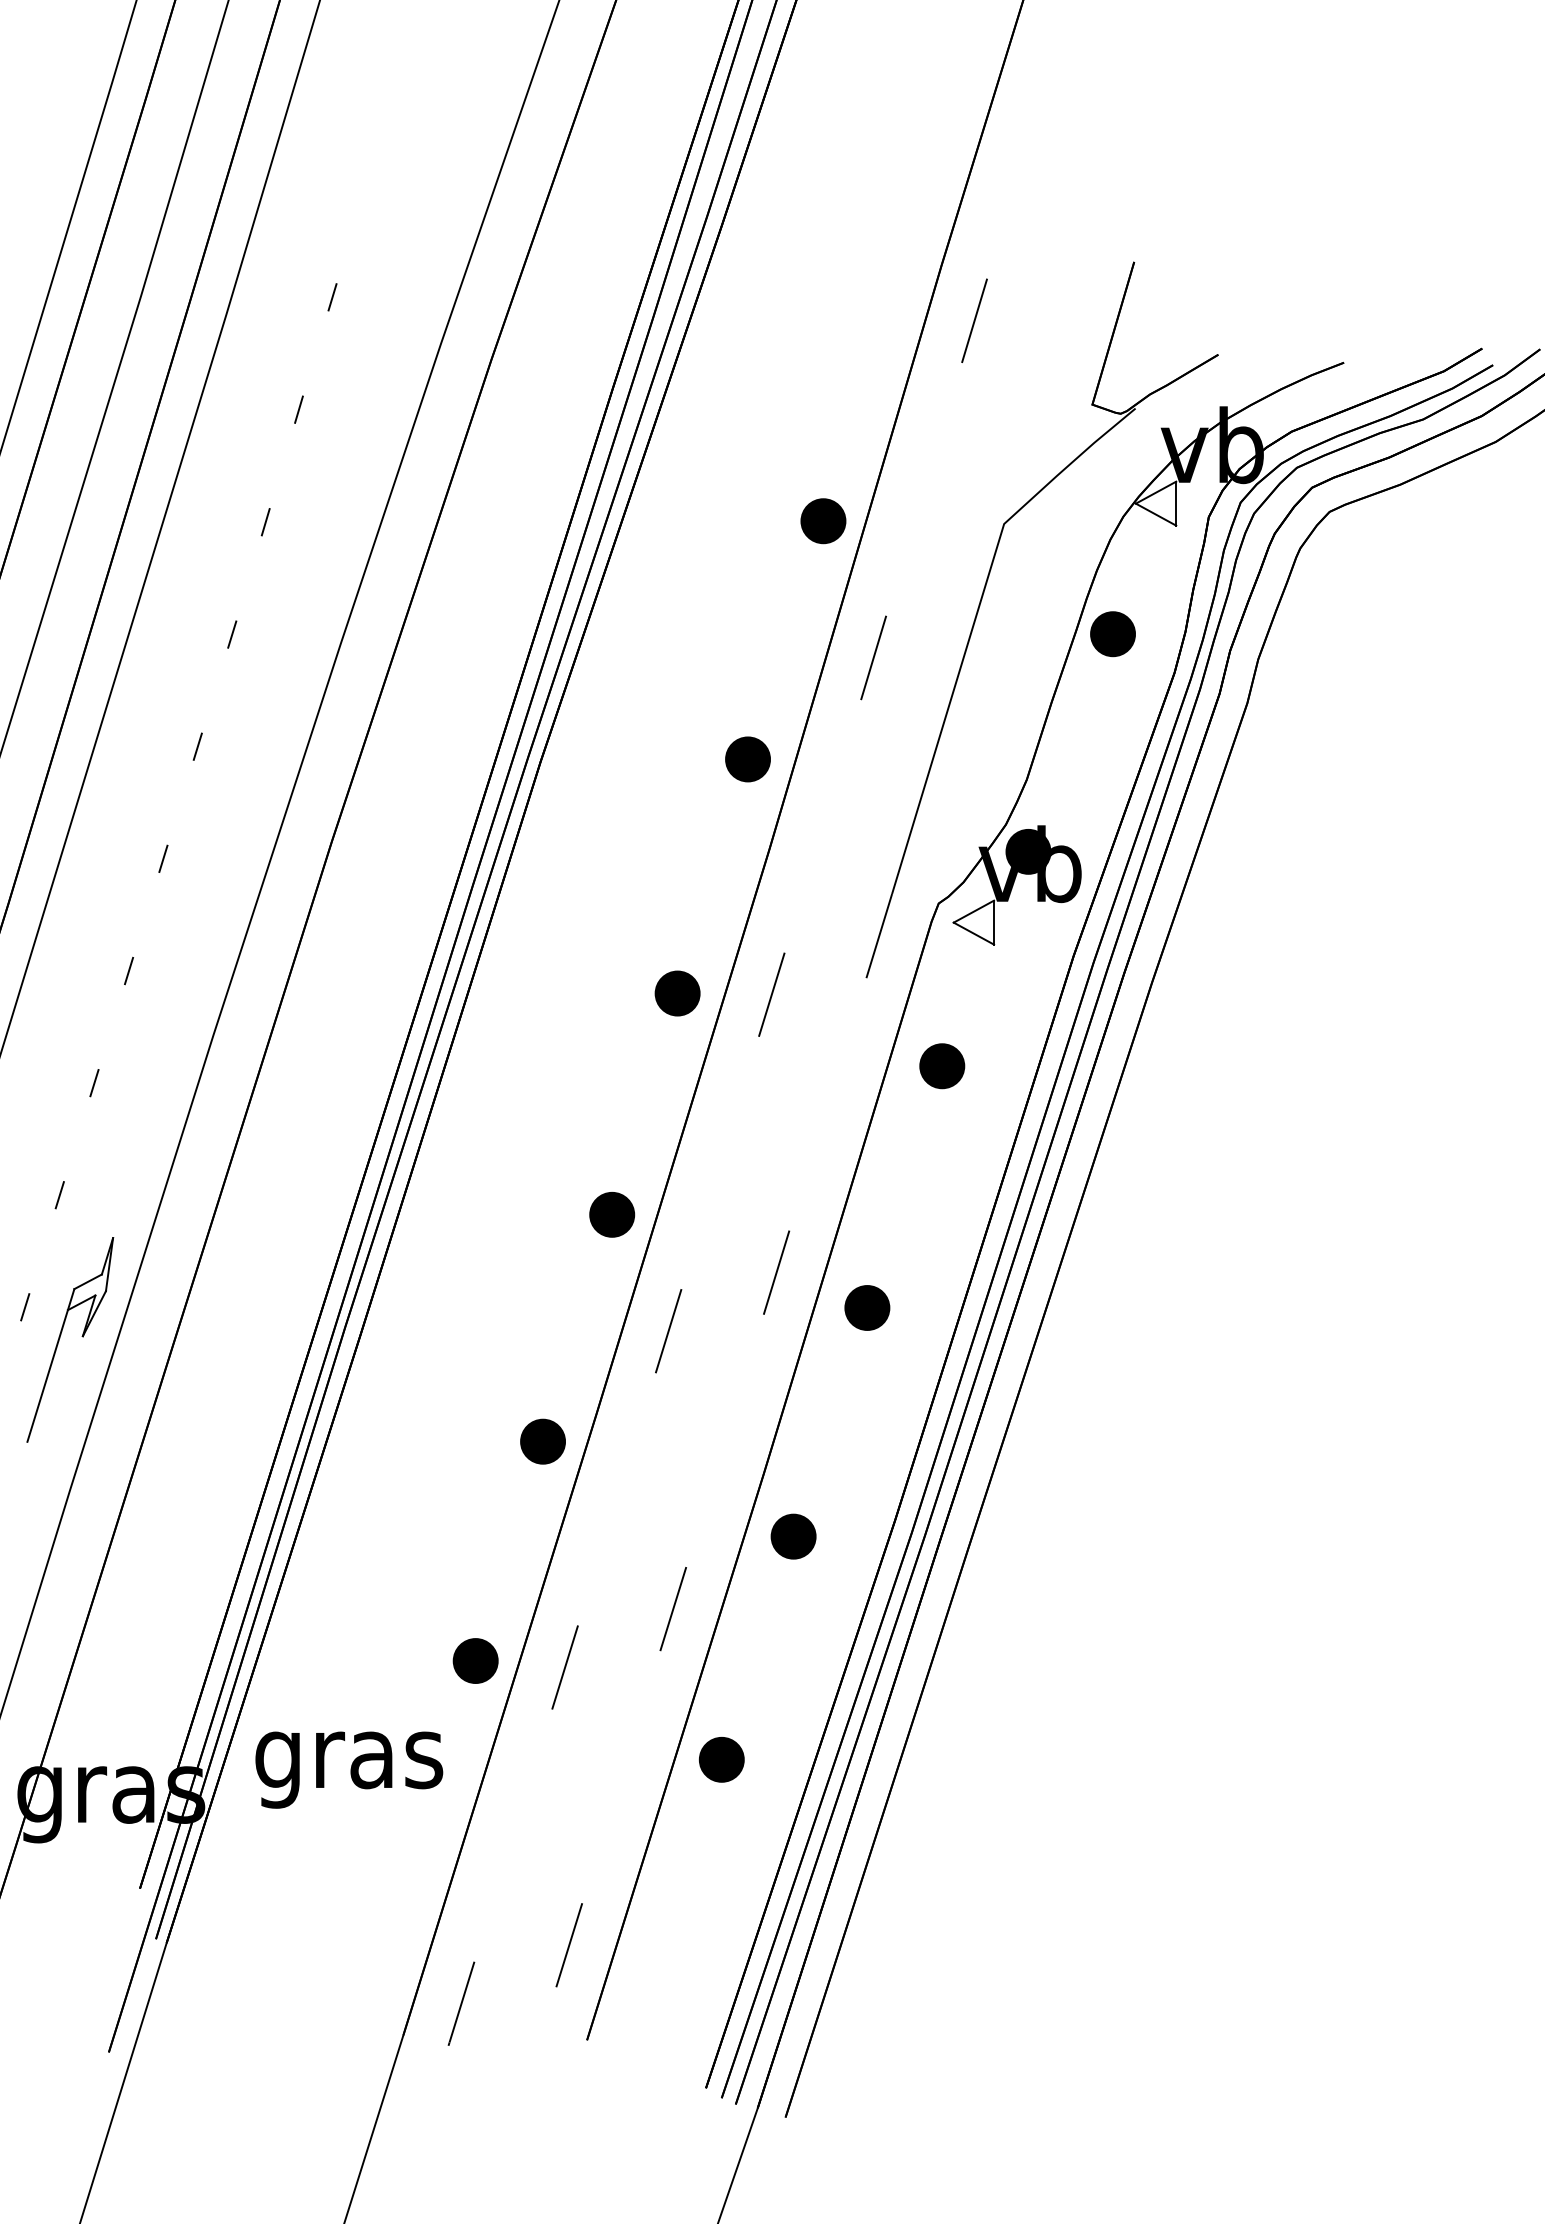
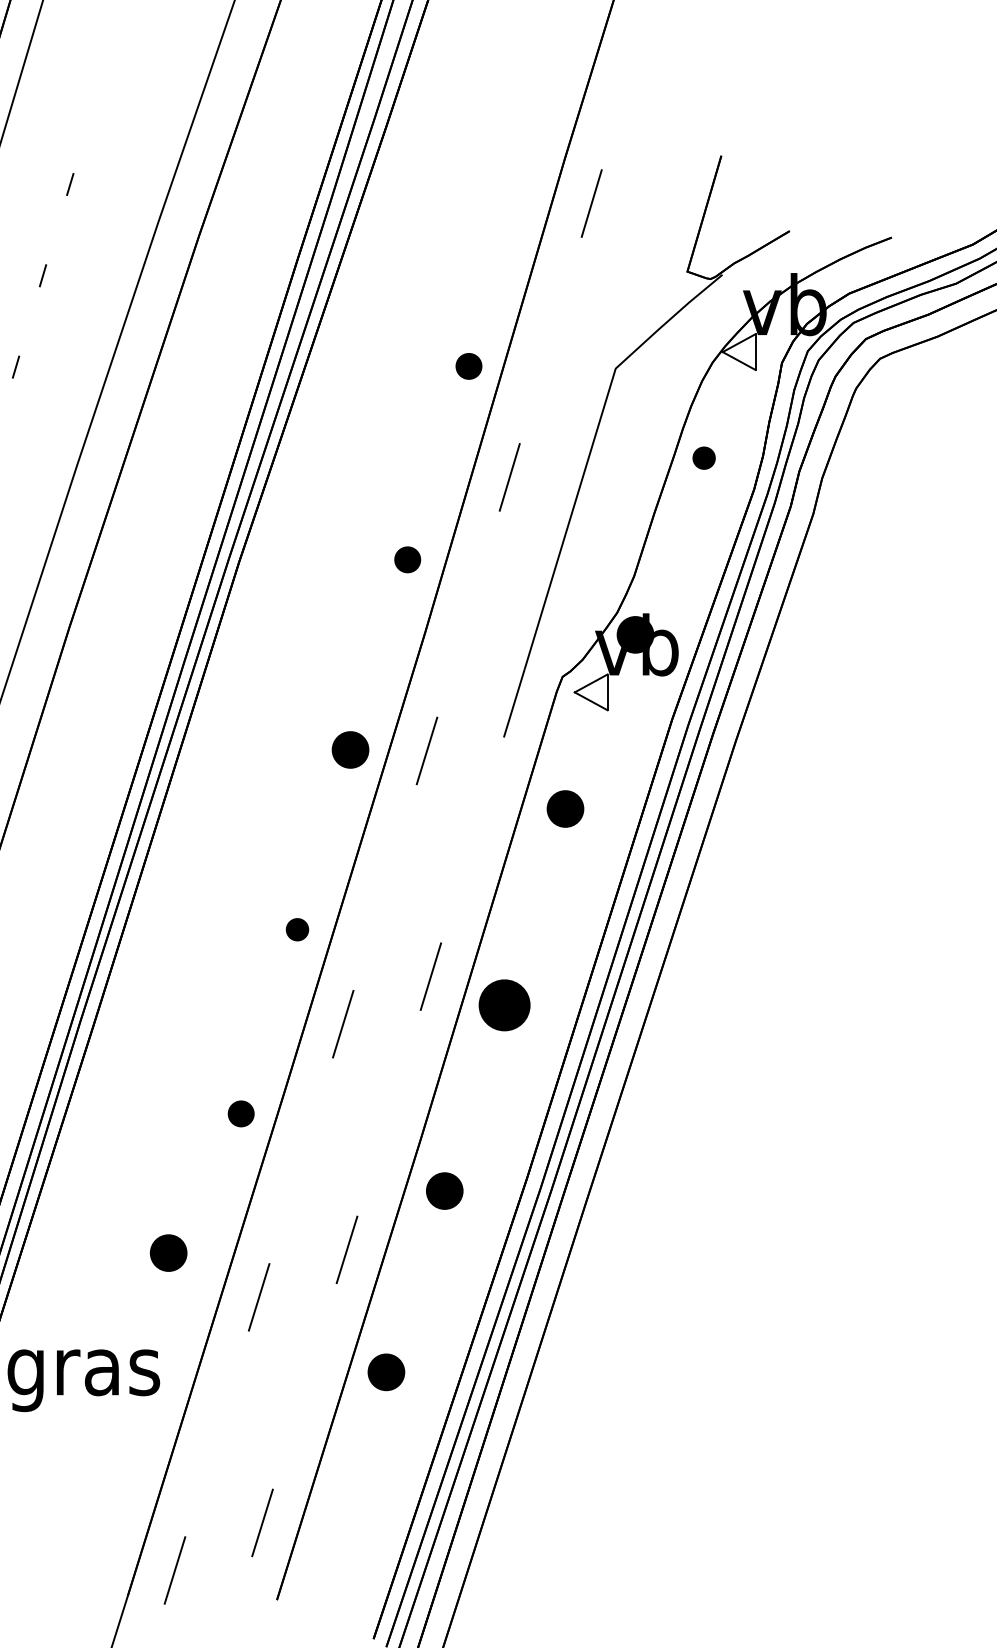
part: (823, 521) -> (469, 366), size x0.7
part: (1112, 634) -> (703, 458), size x0.6
part: (747, 759) -> (407, 559), size x0.7
part: (612, 1214) -> (297, 929), size x0.6
part: (867, 1307) -> (504, 1004), size x1.4
part: (542, 1441) -> (240, 1113), size x0.7
part: (475, 1660) -> (168, 1252), moved

